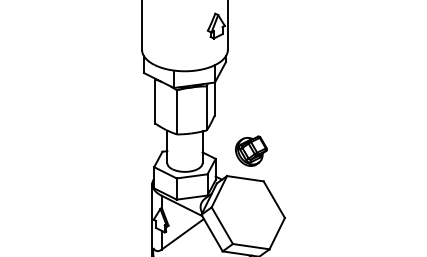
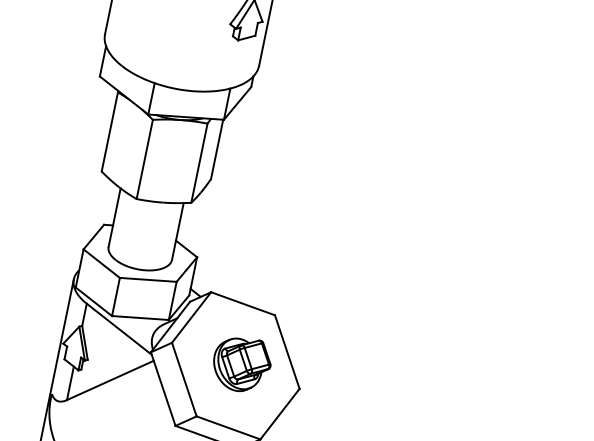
part: (251, 150) -> (242, 363), moved

